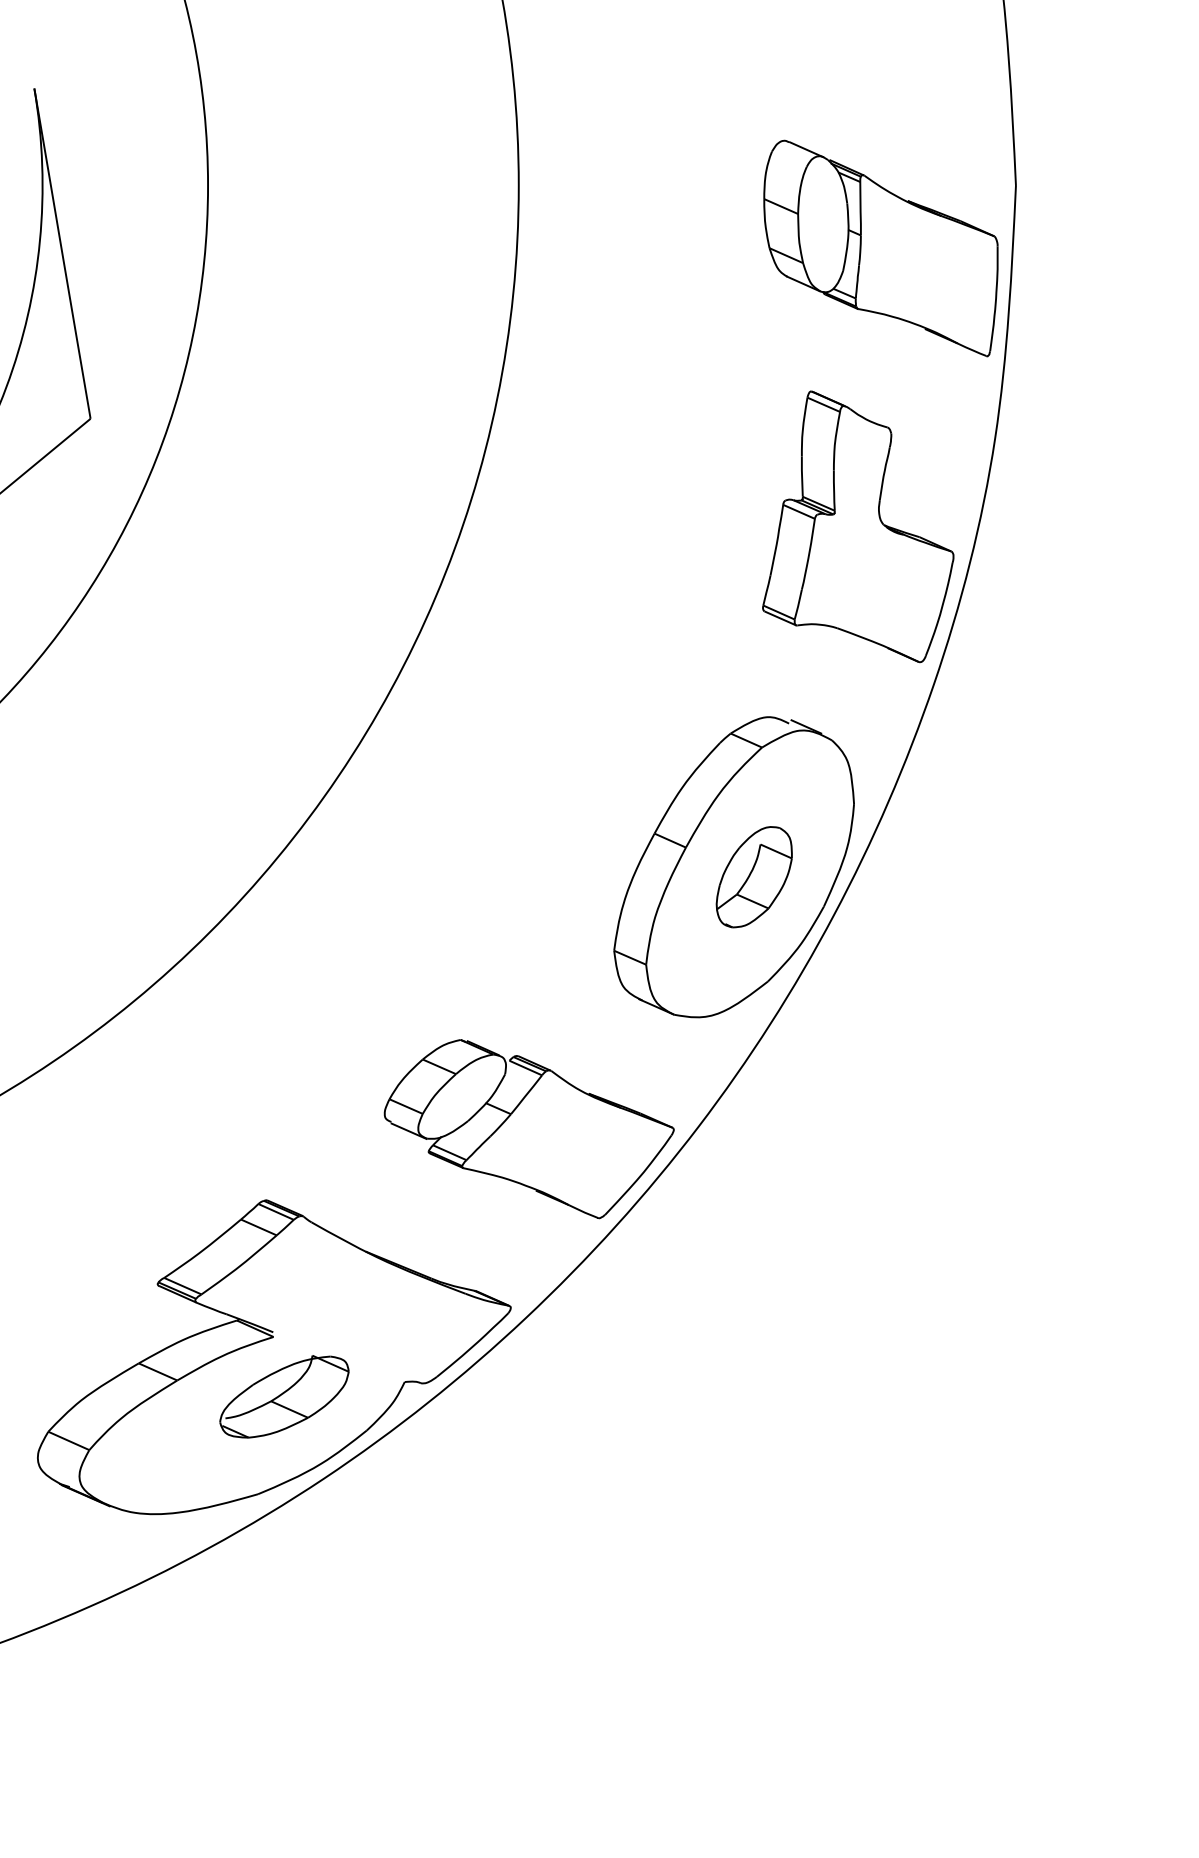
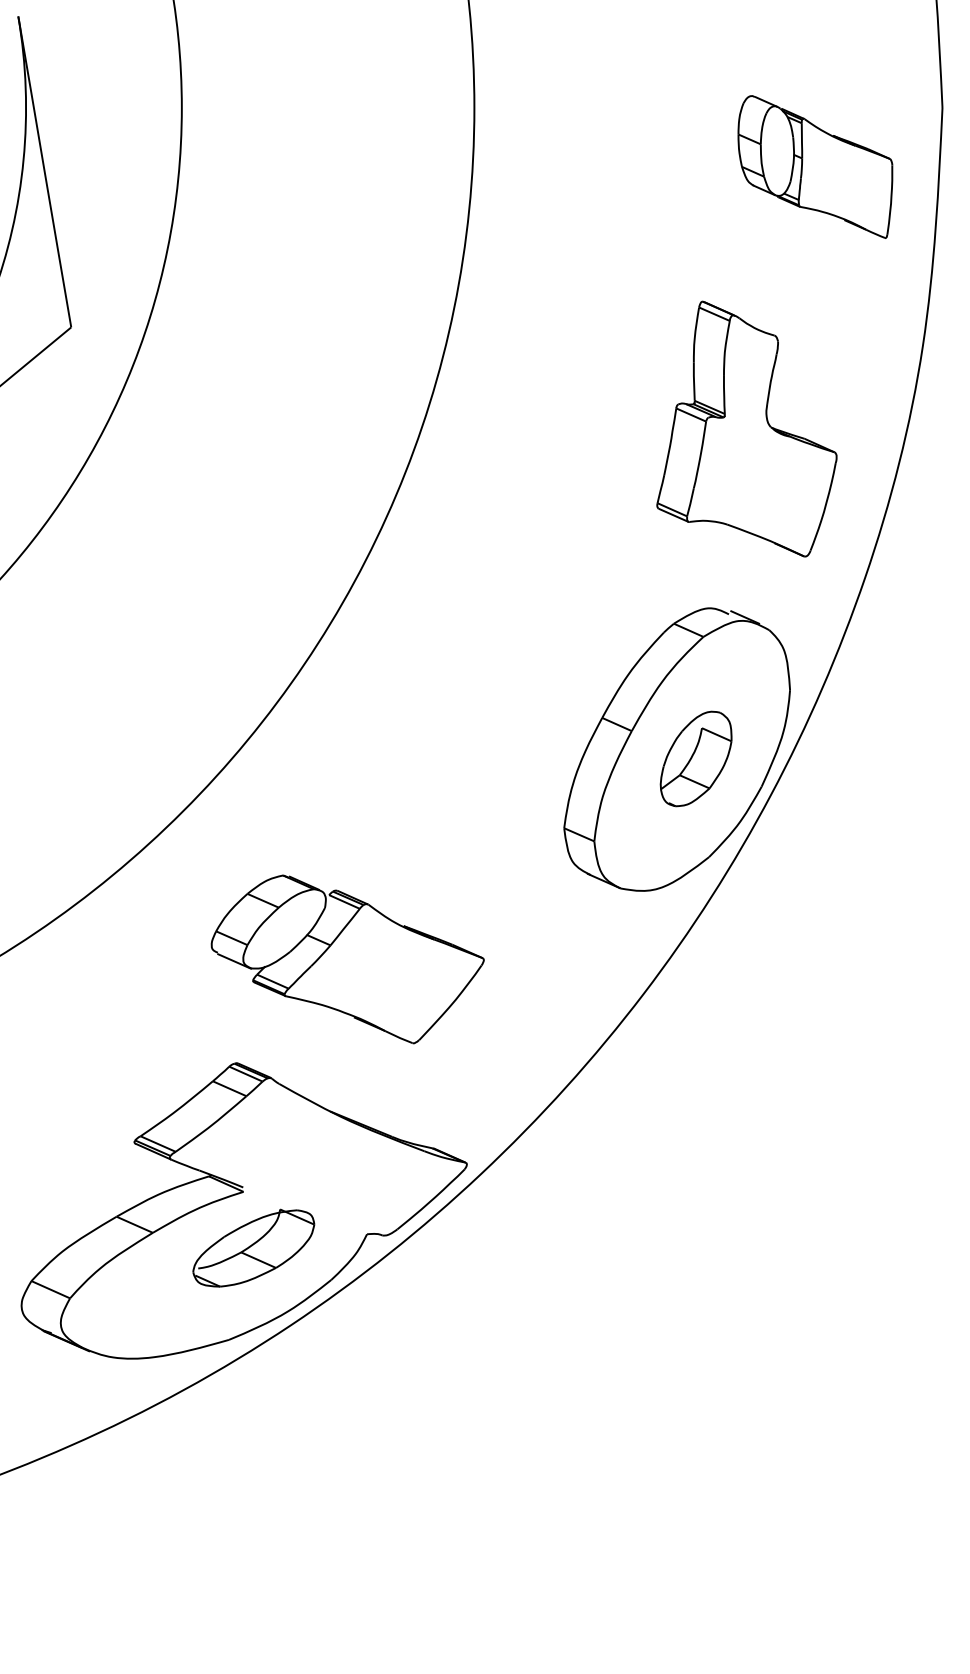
part: (880, 248) -> (814, 167), size x0.7
part: (858, 526) -> (747, 428), moved
part: (528, 1129) -> (347, 959), moved

